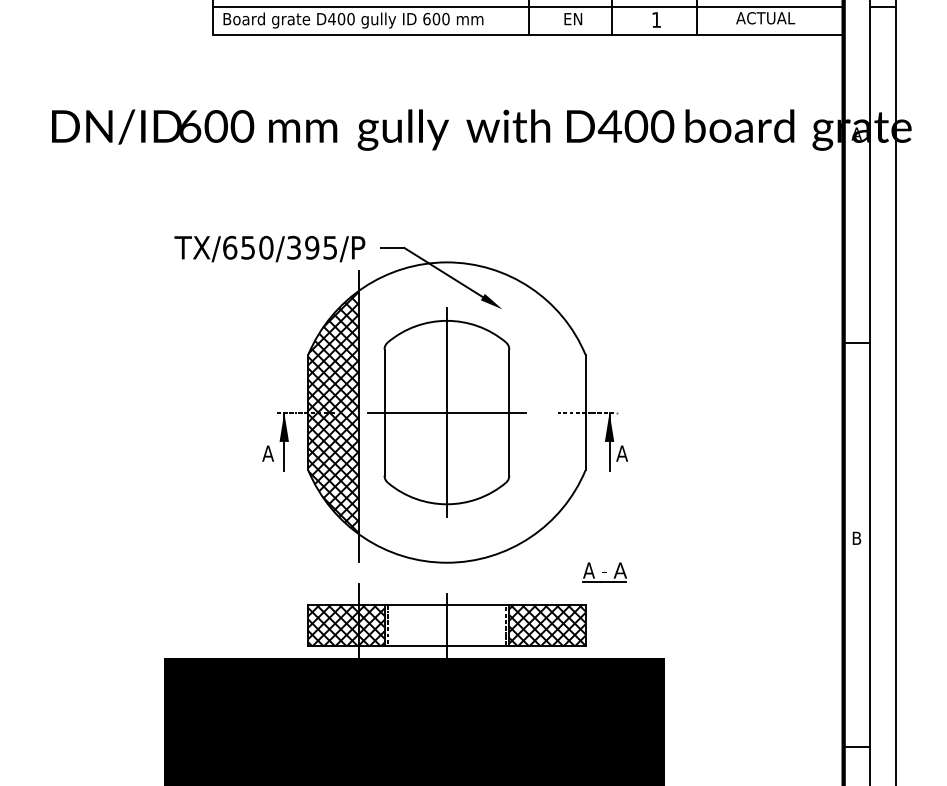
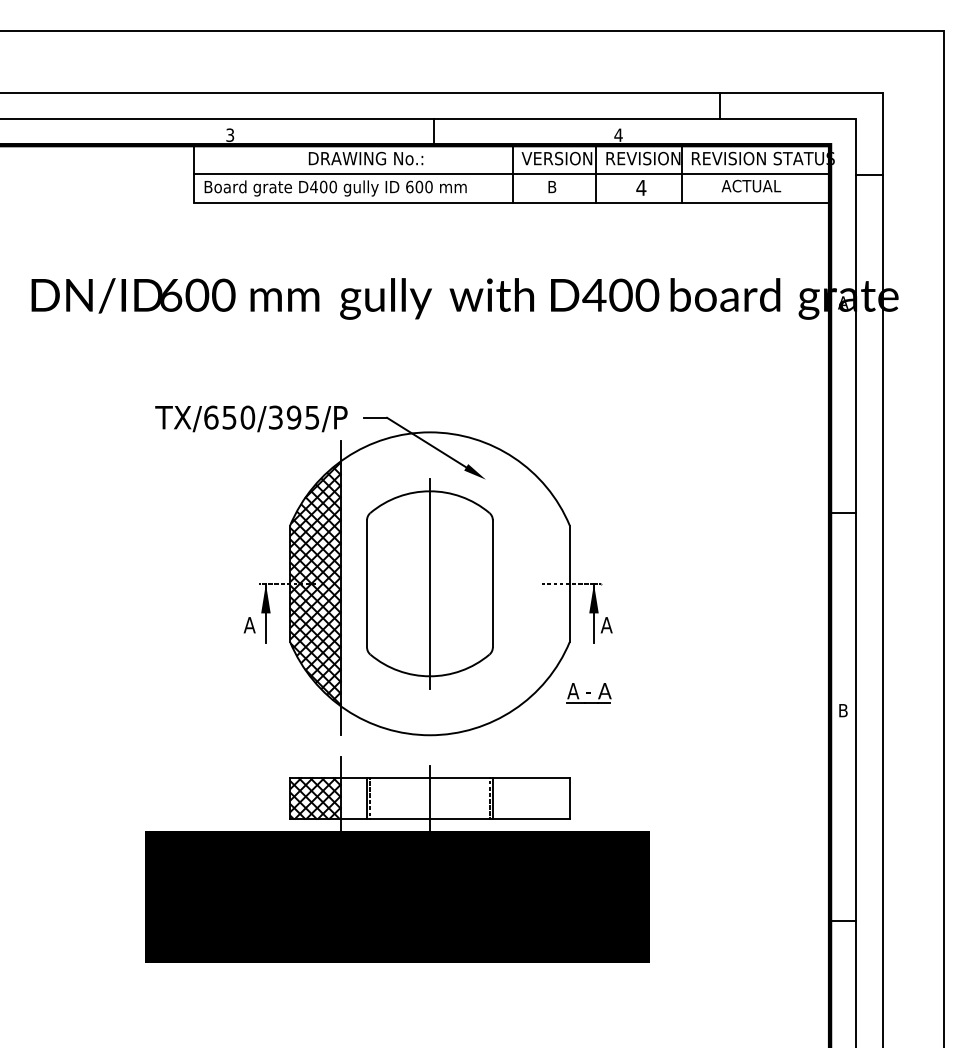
text: (575, 19) -> (559, 187), EN -> B
text: (656, 19) -> (641, 187), 1 -> 4
line: (446, 412) -> (429, 583), removed
part: (604, 572) -> (588, 693), moved
hatch: (372, 625) -> (354, 798), removed
hatch: (546, 625) -> (530, 798), removed

